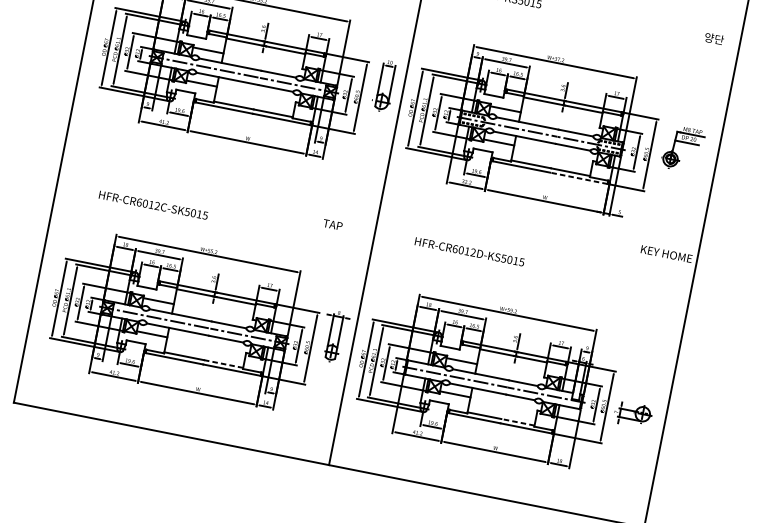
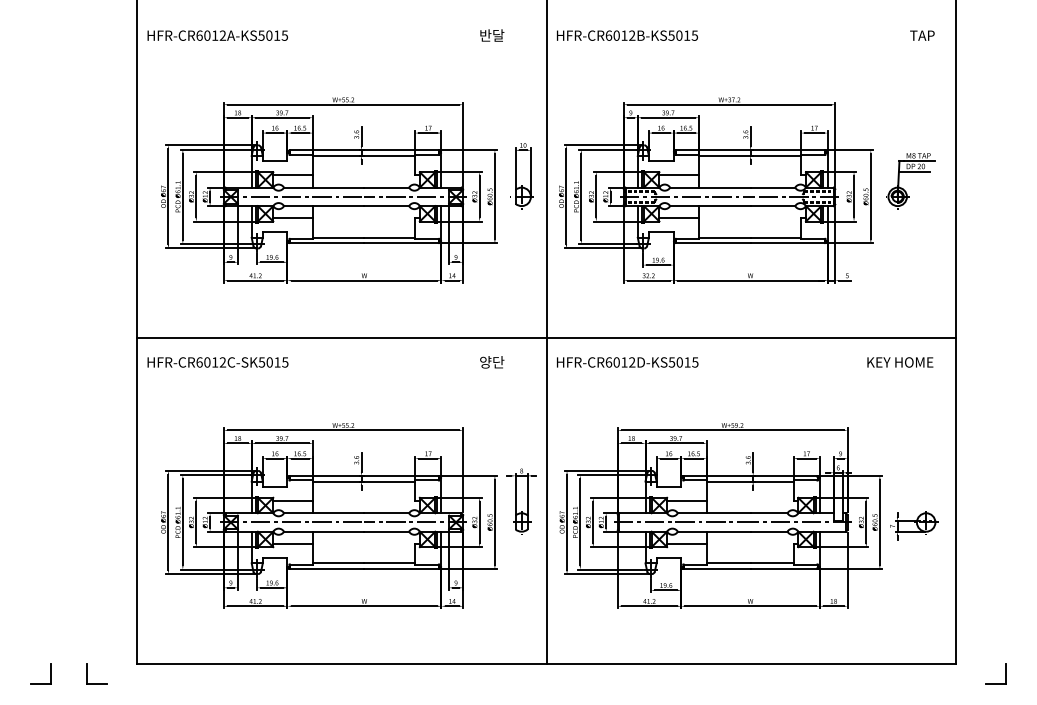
text: (714, 38) -> (922, 35), 양단 -> TAP
line: (578, 178) -> (787, 243), dashed -> solid
text: (153, 205) -> (217, 362), moved
line: (378, 214) -> (546, 338), added
text: (332, 224) -> (491, 362), TAP -> 양단
text: (469, 251) -> (627, 362), moved
text: (666, 254) -> (900, 362), moved
line: (223, 364) -> (389, 563), dashed -> solid
line: (518, 422) -> (772, 563), dashed -> solid

